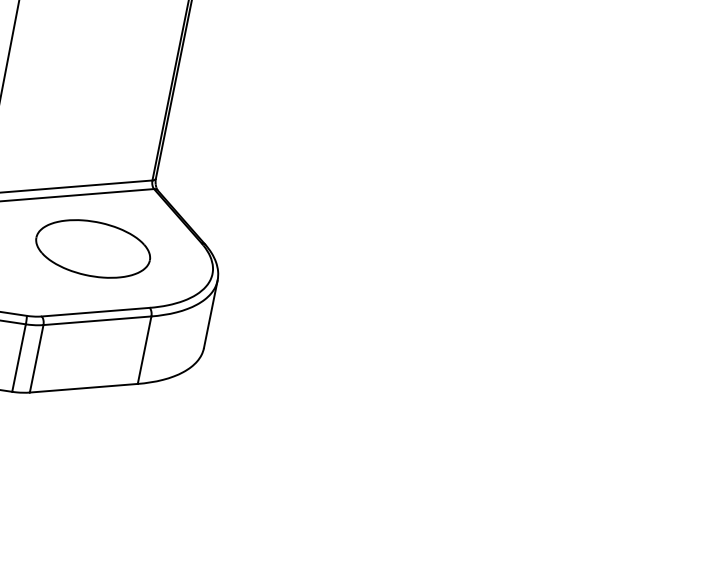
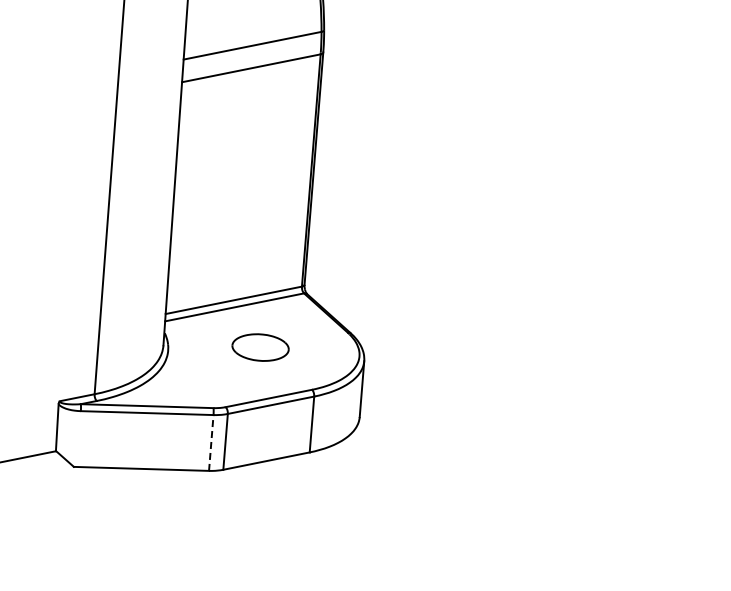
part: (93, 248) -> (260, 347), size x0.6
line: (19, 357) -> (211, 442), solid -> dashed

